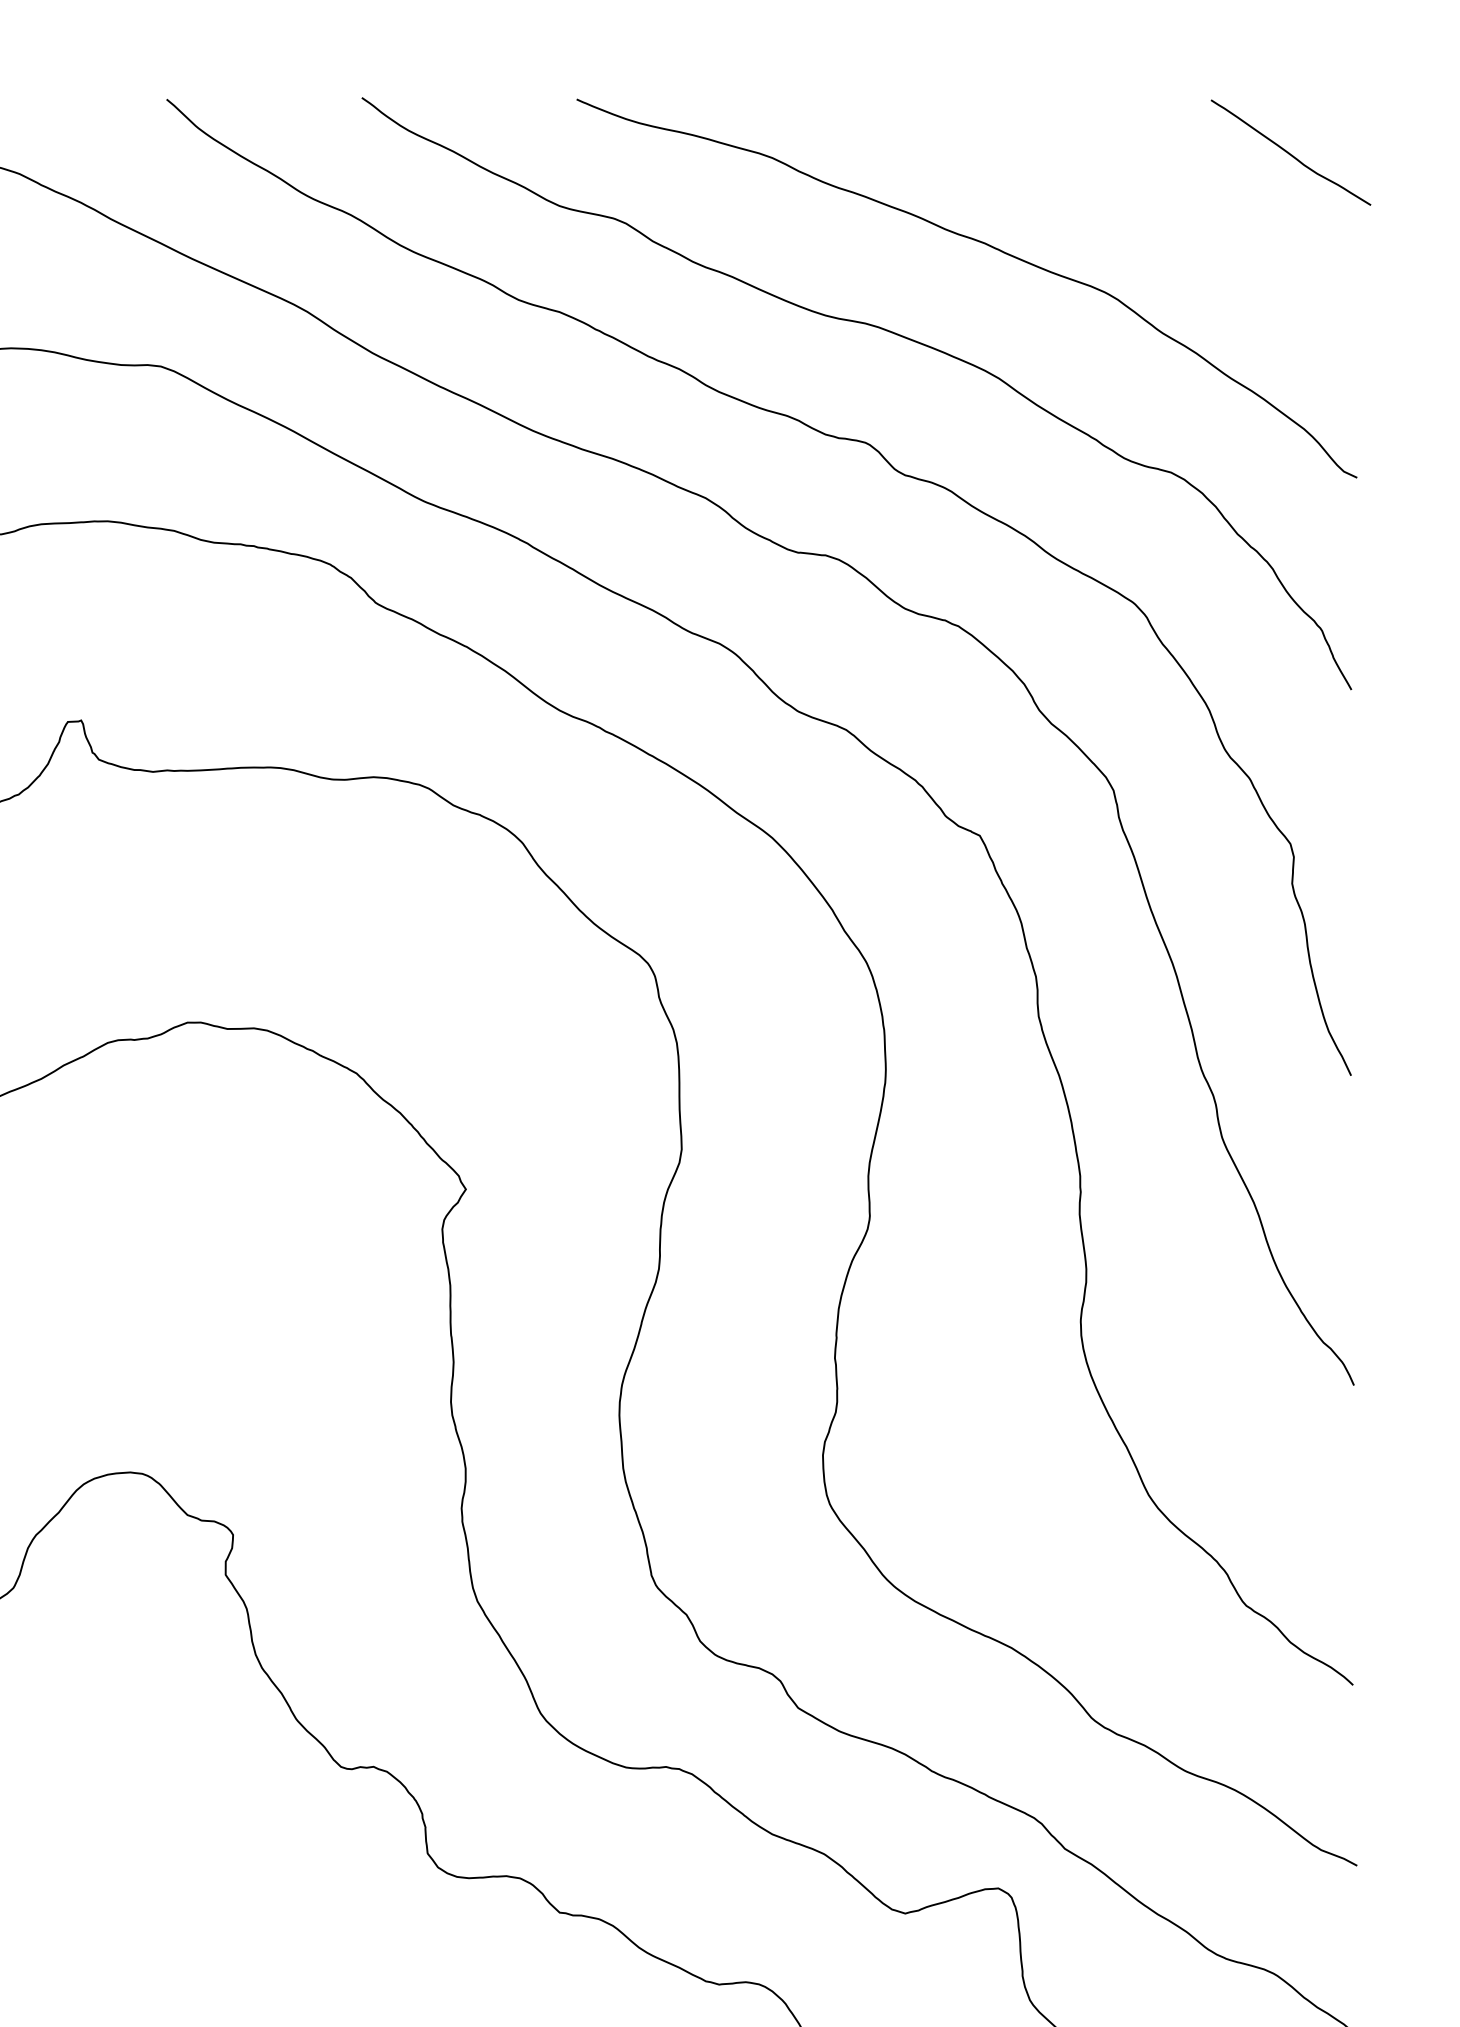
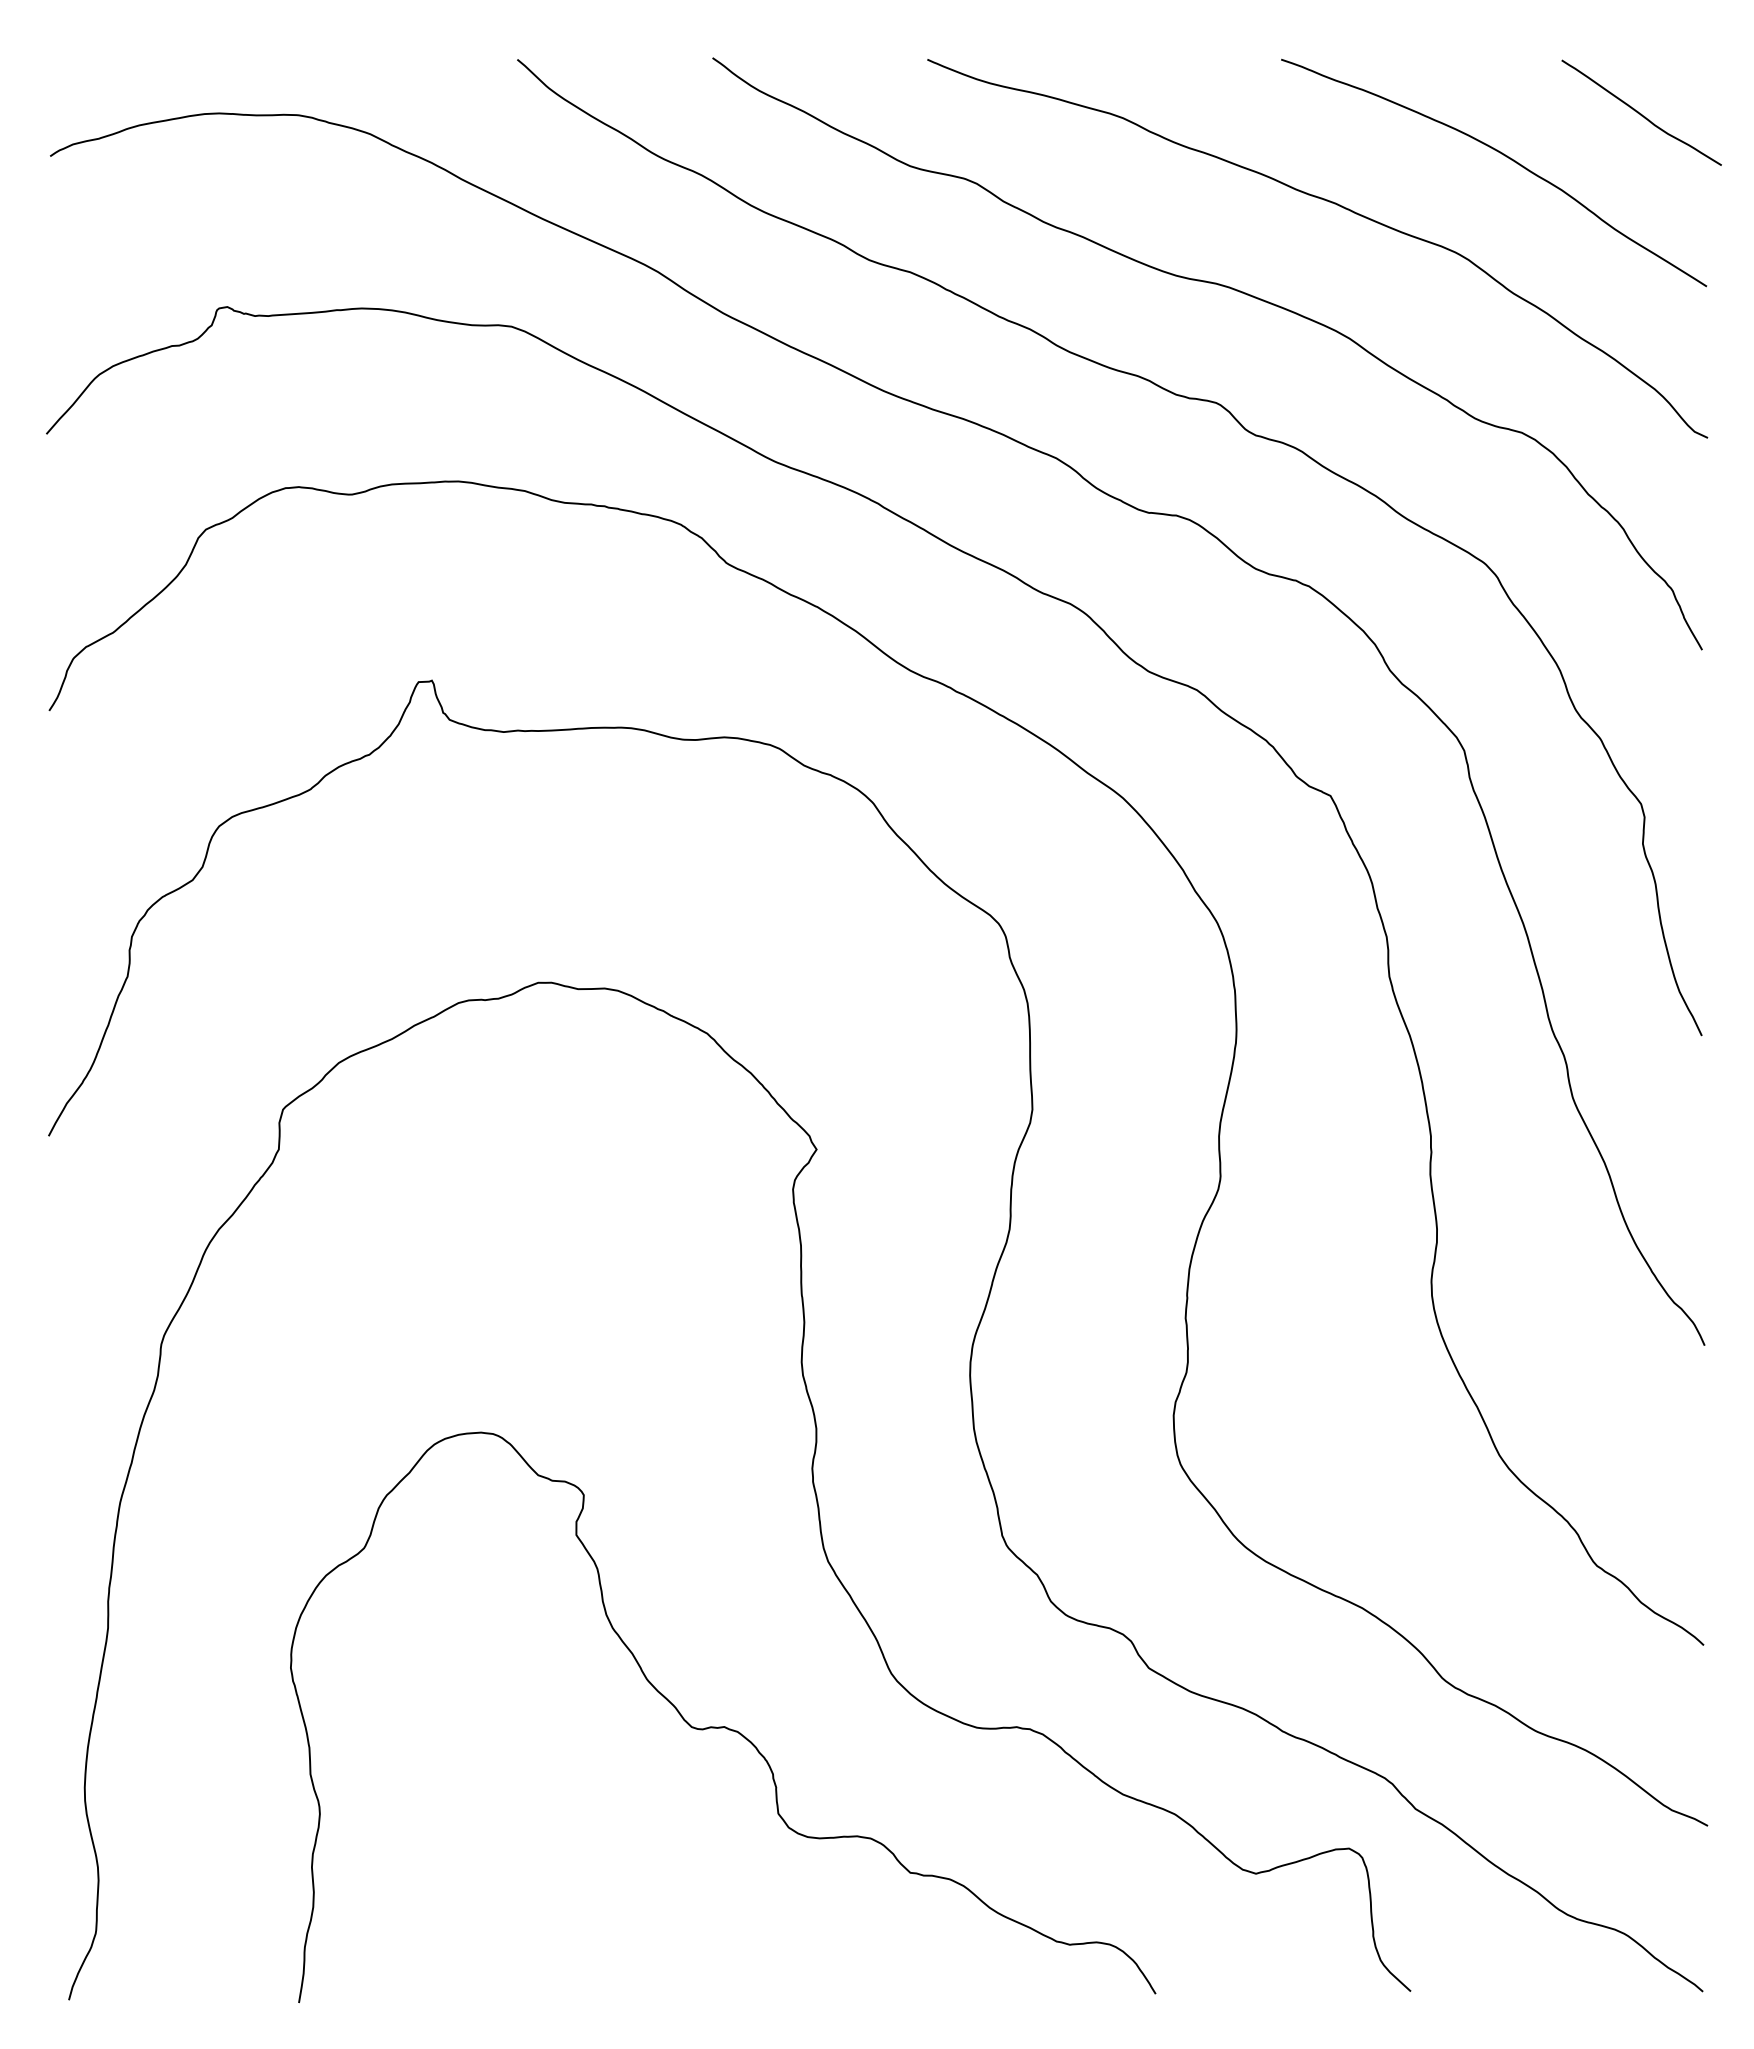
curve: (1153, 196) -> (1504, 156), added

